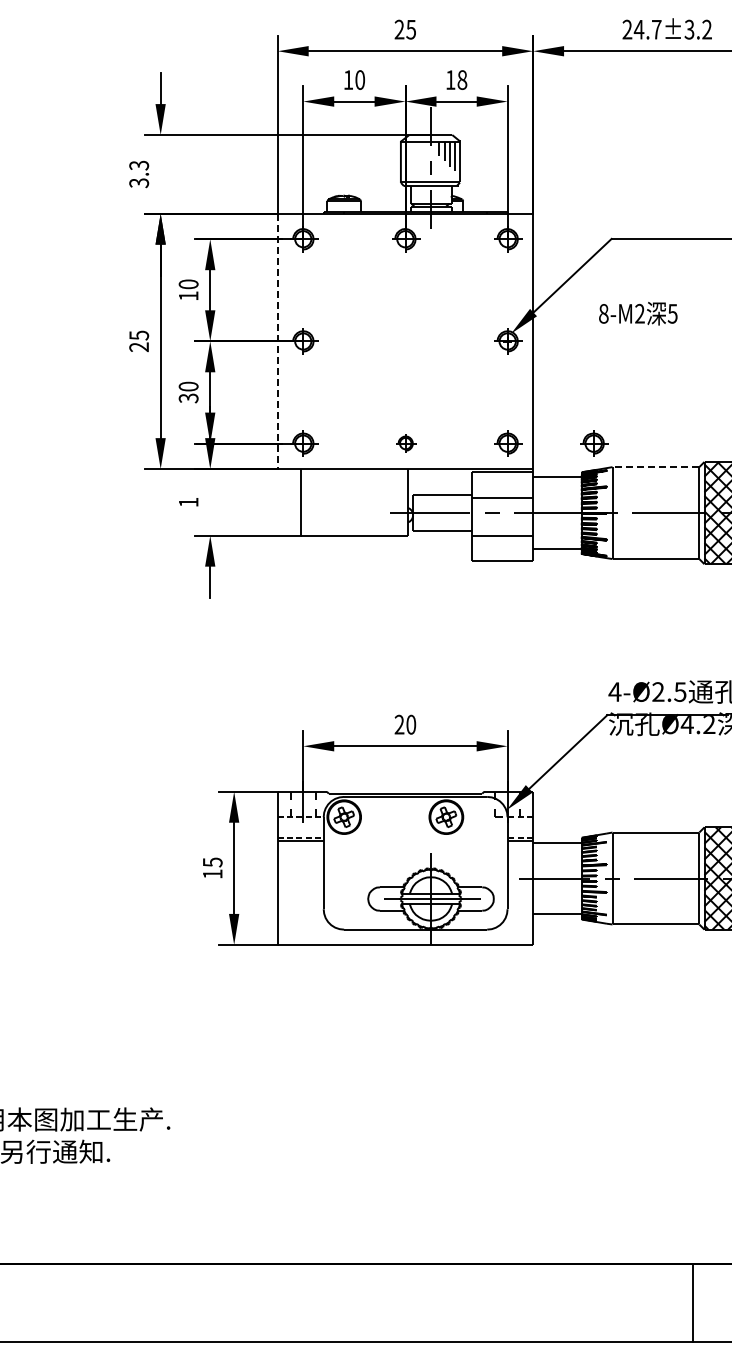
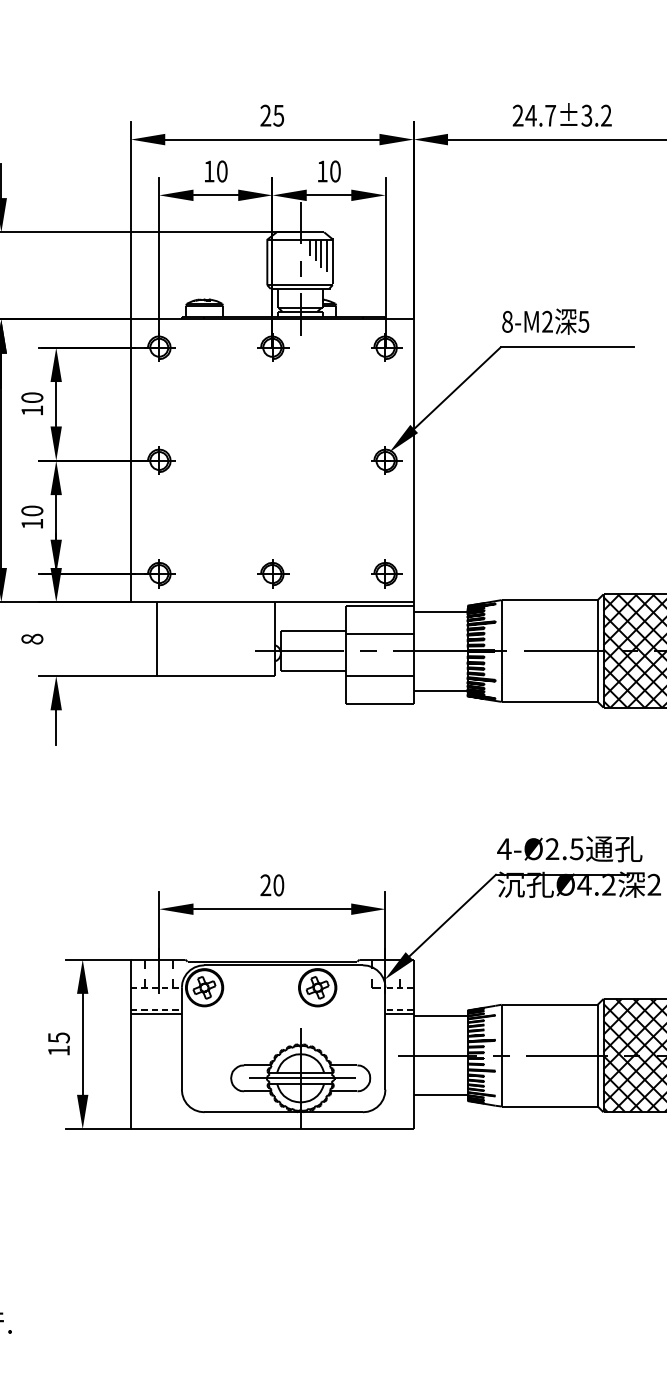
text: (462, 79) -> (335, 170), 18 -> 10
text: (638, 313) -> (545, 321), moved
line: (277, 341) -> (130, 461), dashed -> solid
text: (188, 398) -> (32, 524), 30 -> 10
part: (406, 443) -> (273, 573), size x1.43
part: (594, 443) -> (481, 573), removed
line: (655, 467) -> (549, 600), dashed -> solid
text: (188, 502) -> (32, 639), 1 -> 8

